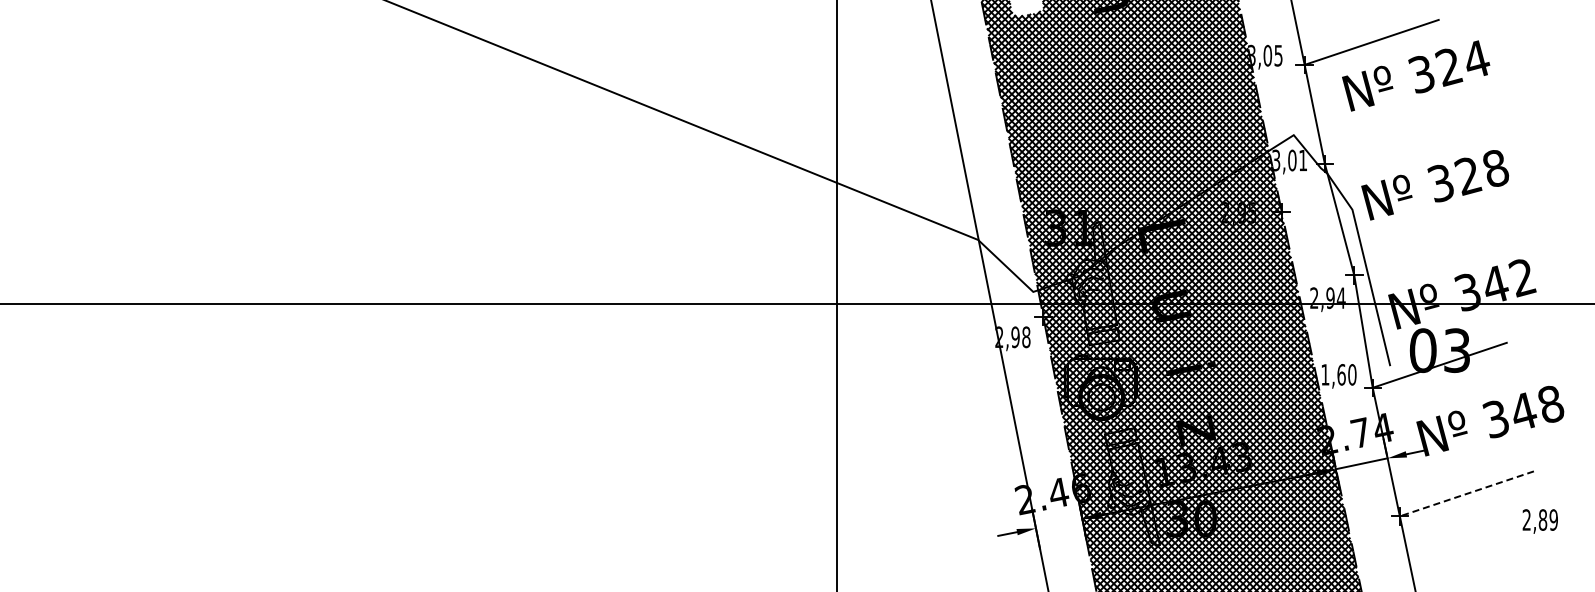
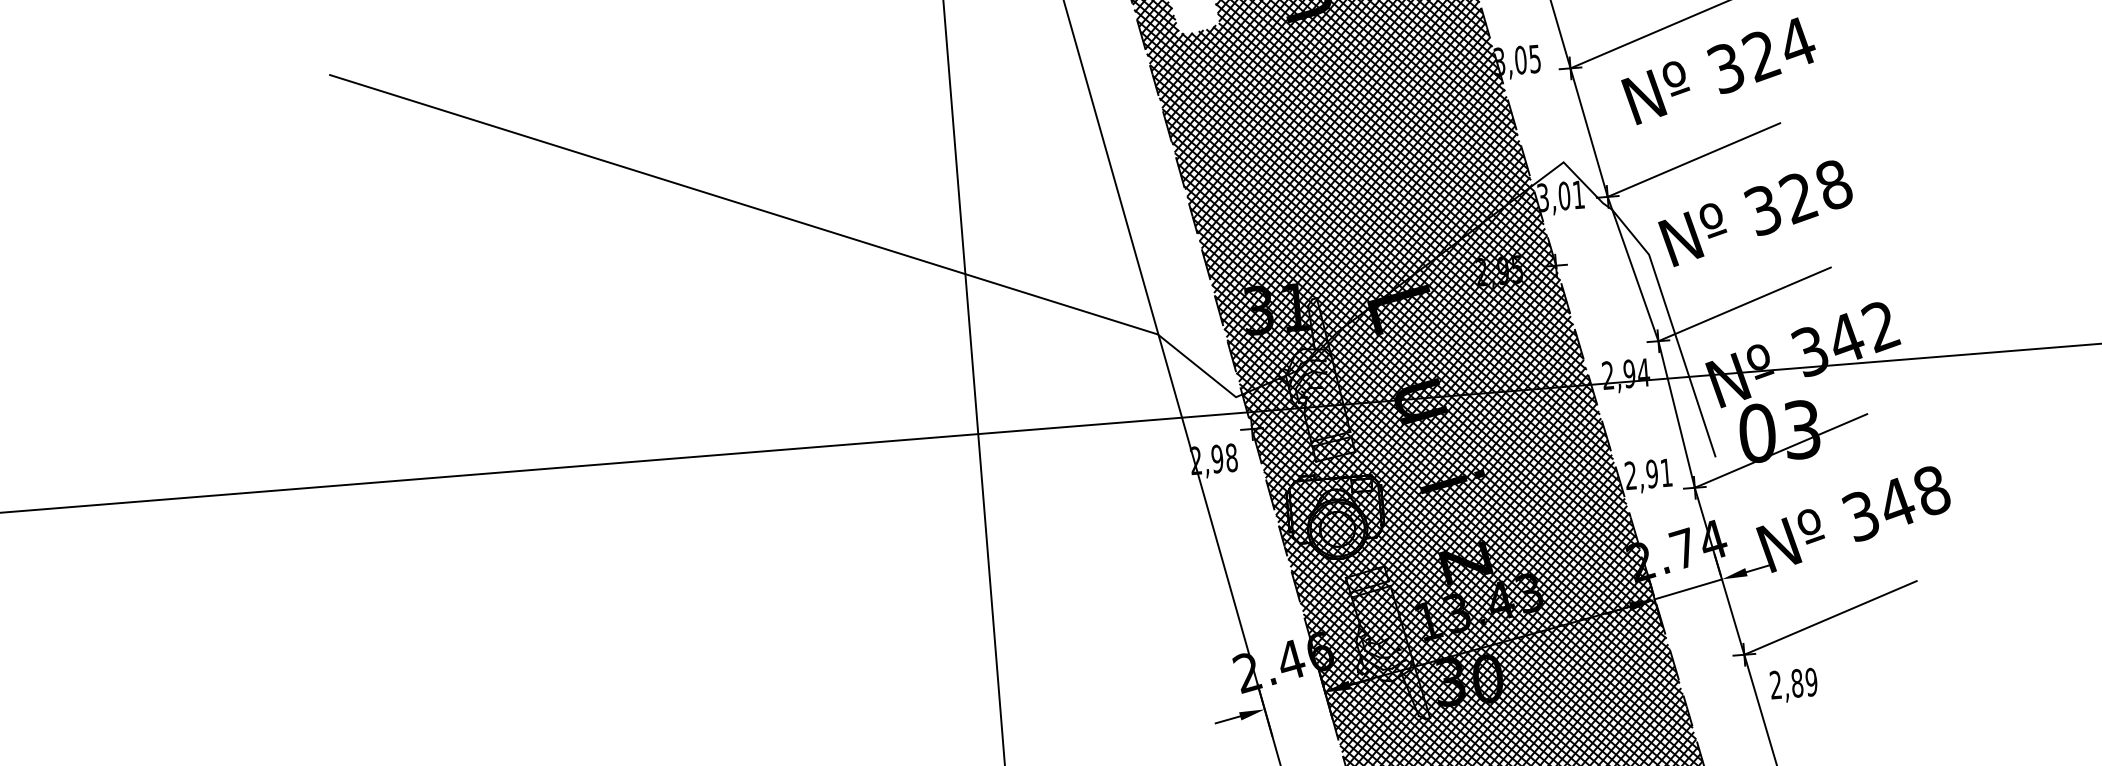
line: (1391, 140) -> (1693, 159), added
line: (1421, 252) -> (1744, 303), added
text: (1338, 374) -> (1648, 473), 1,60 -> 2,91
line: (1466, 493) -> (1829, 617), dashed -> solid
text: (1539, 521) -> (1792, 685), moved

